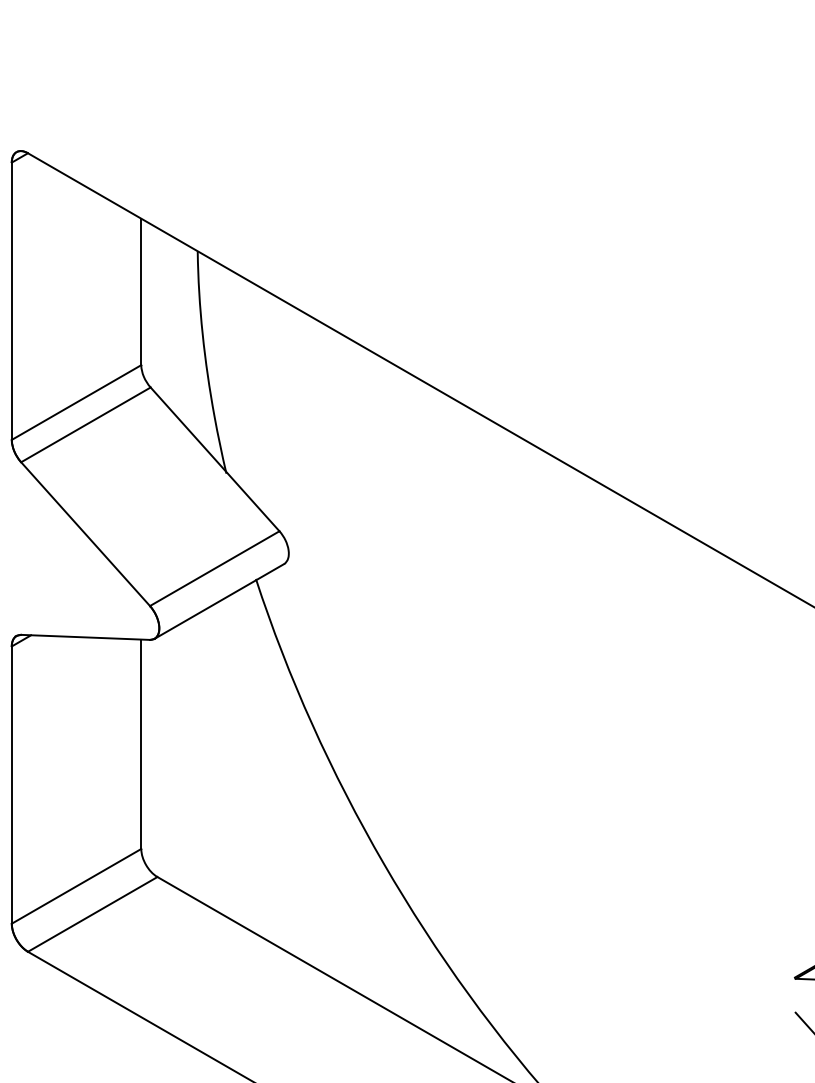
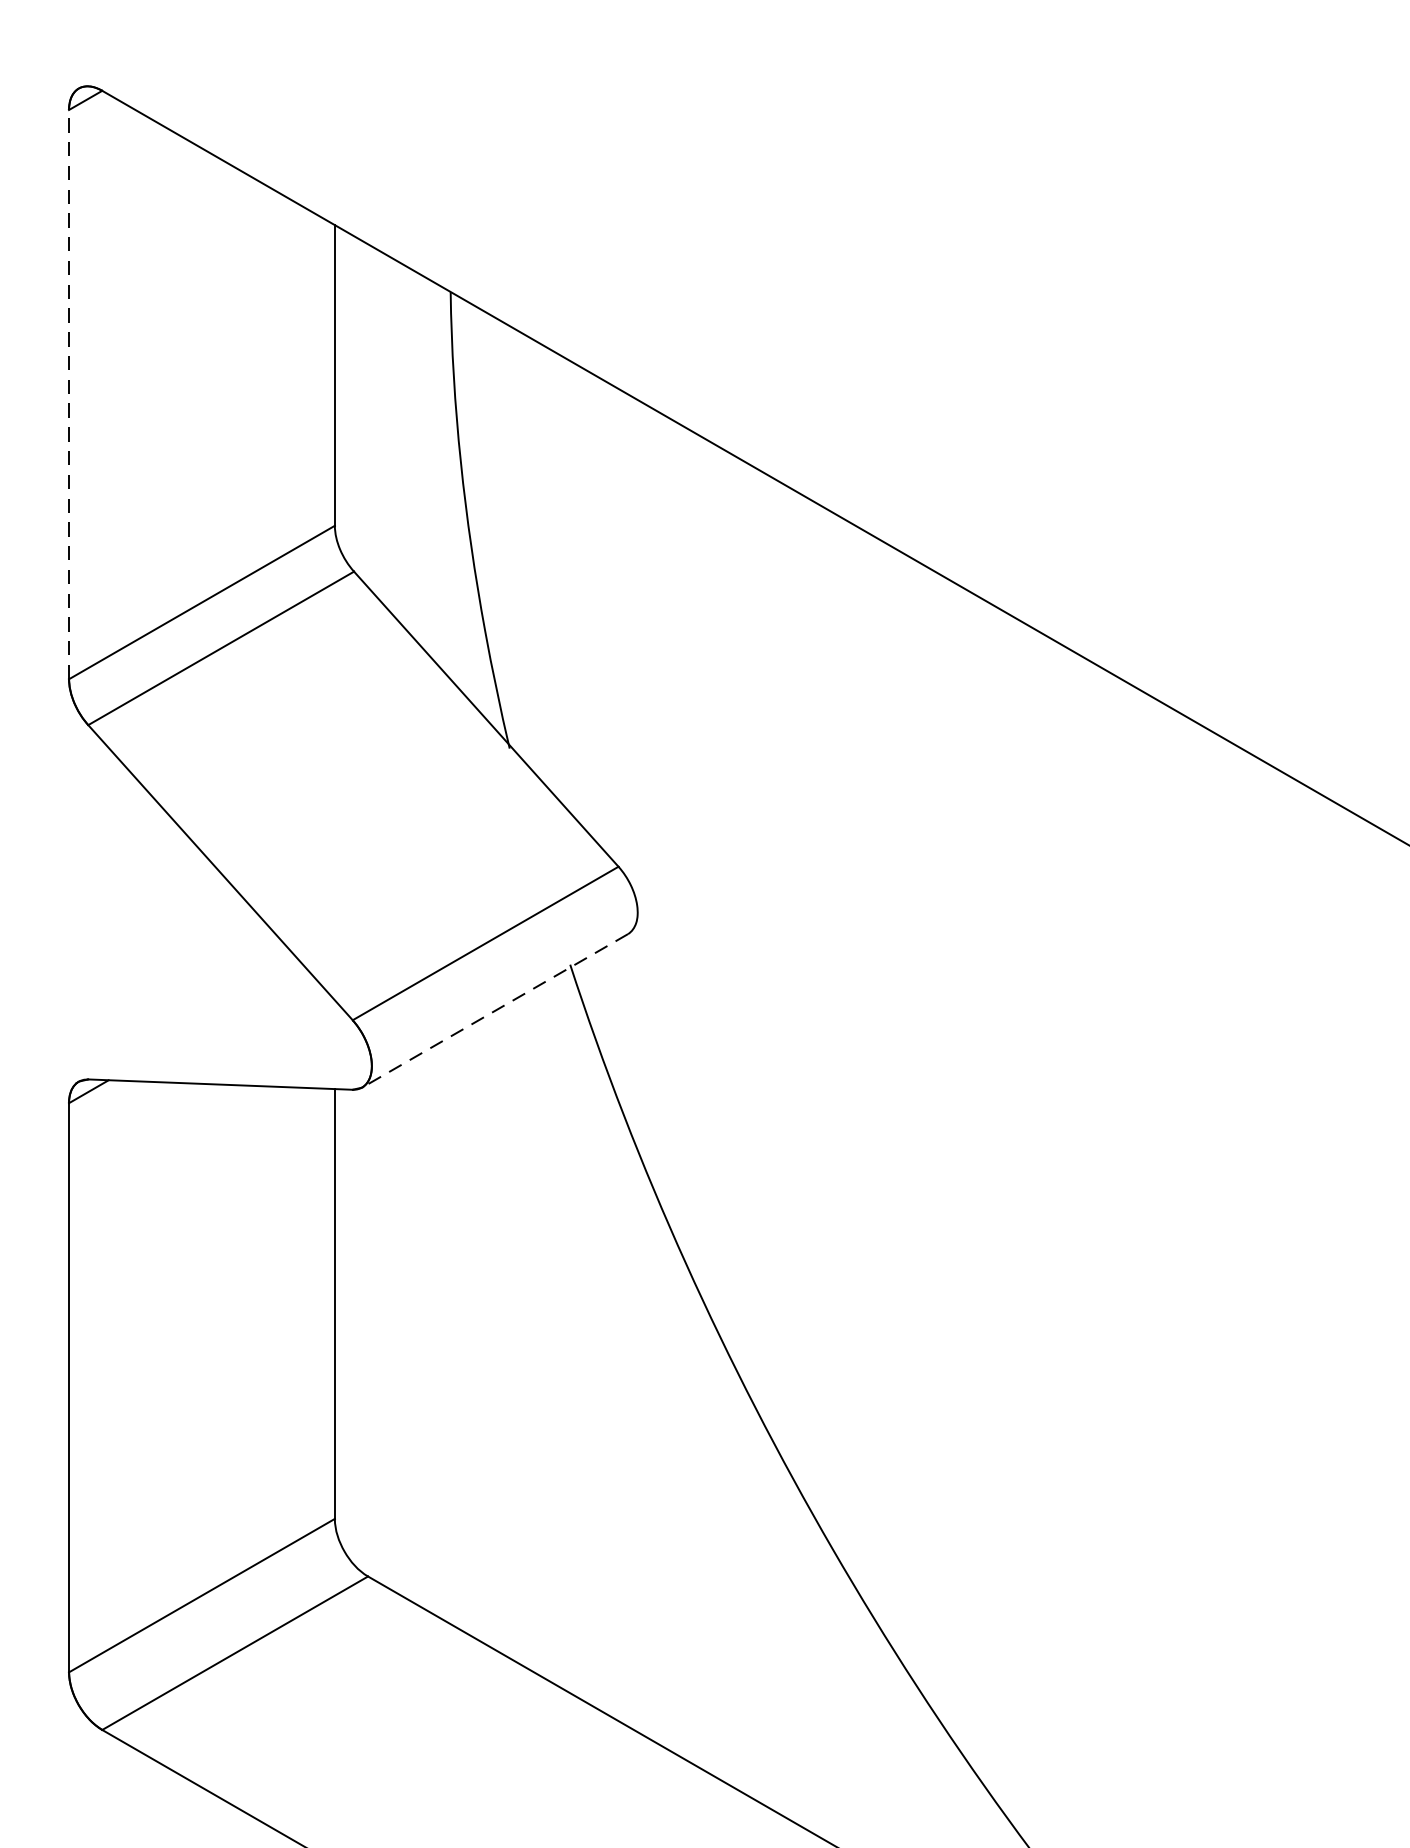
line: (11, 301) -> (68, 395), solid -> dashed
line: (219, 601) -> (495, 1010), solid -> dashed

